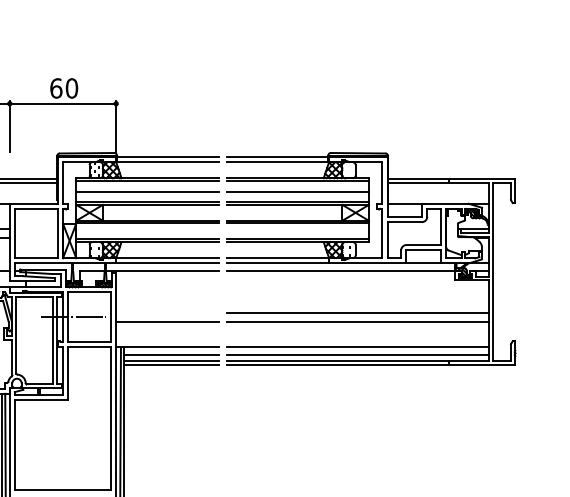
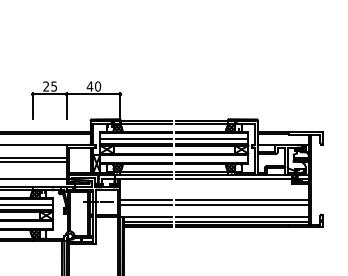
text: (55, 88) -> (89, 86), 60 -> 40
line: (167, 313) -> (146, 200), added

